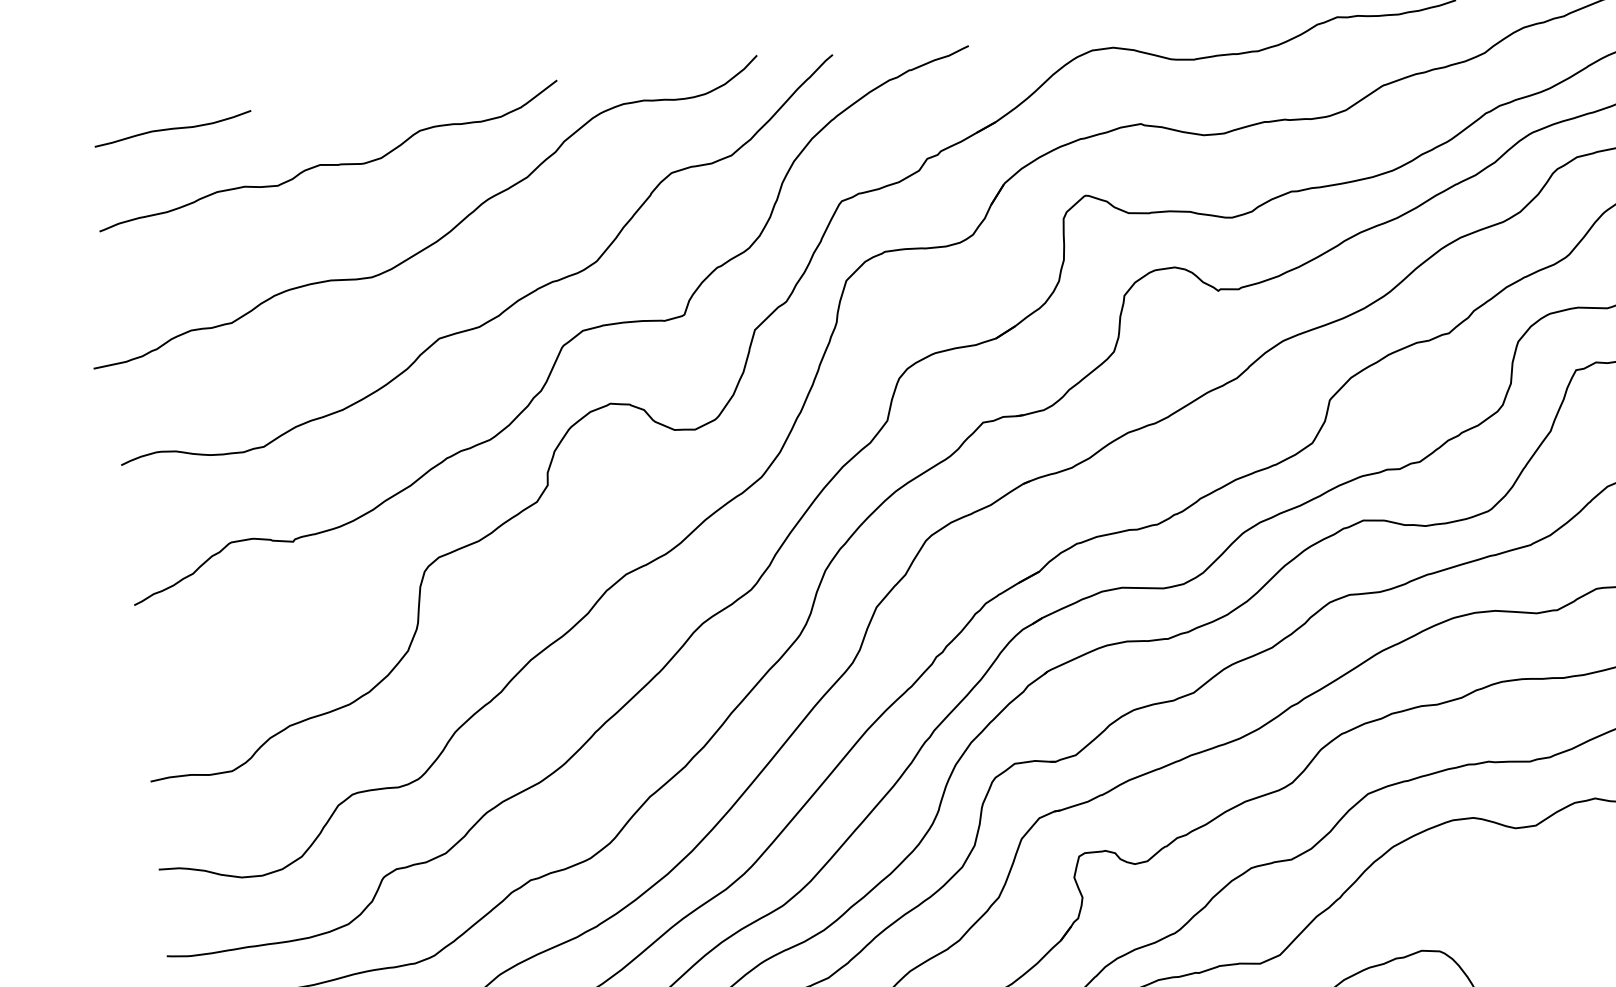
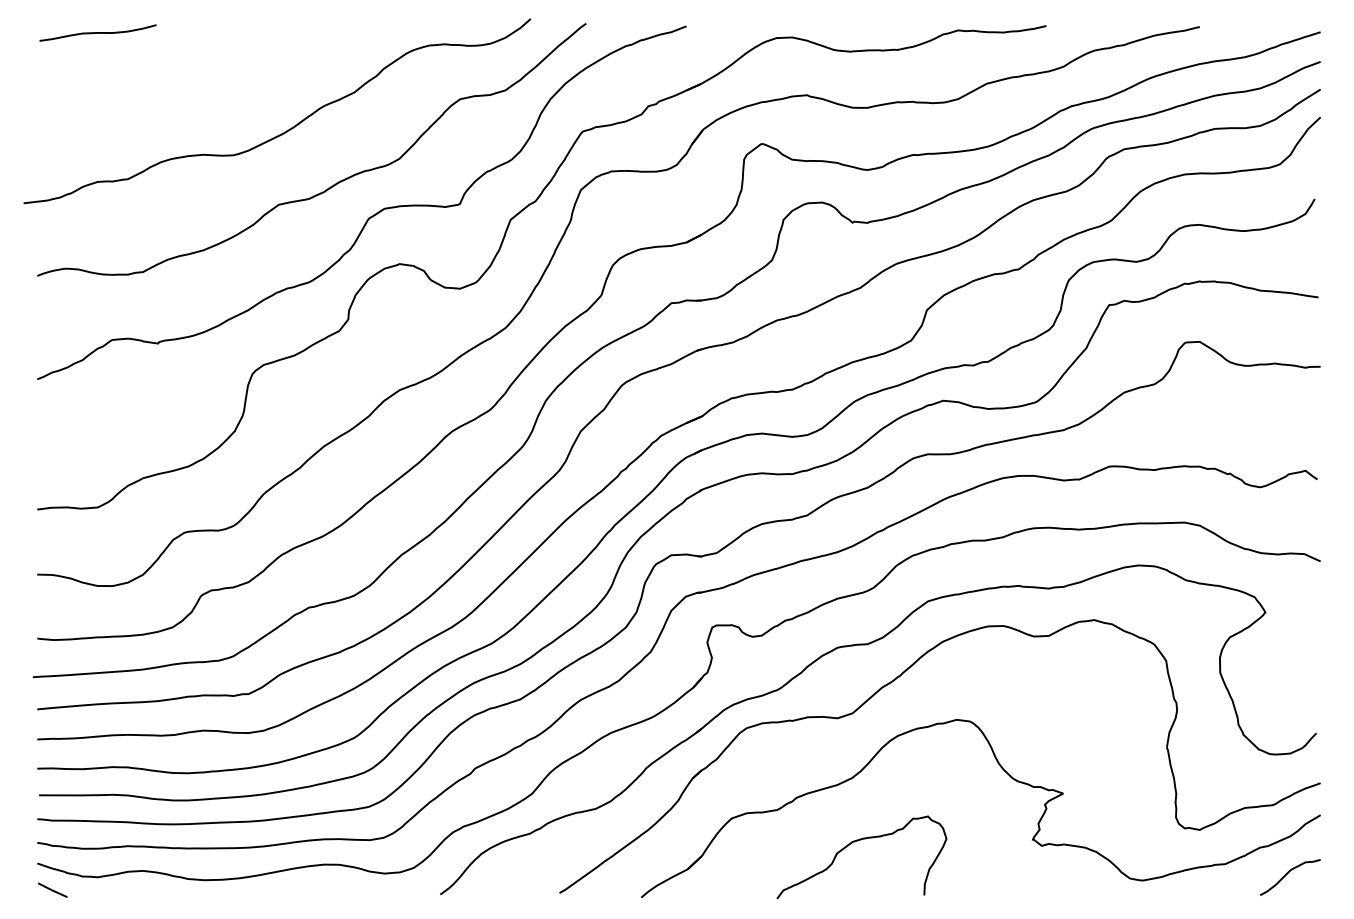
curve: (324, 163) -> (206, 68), removed

